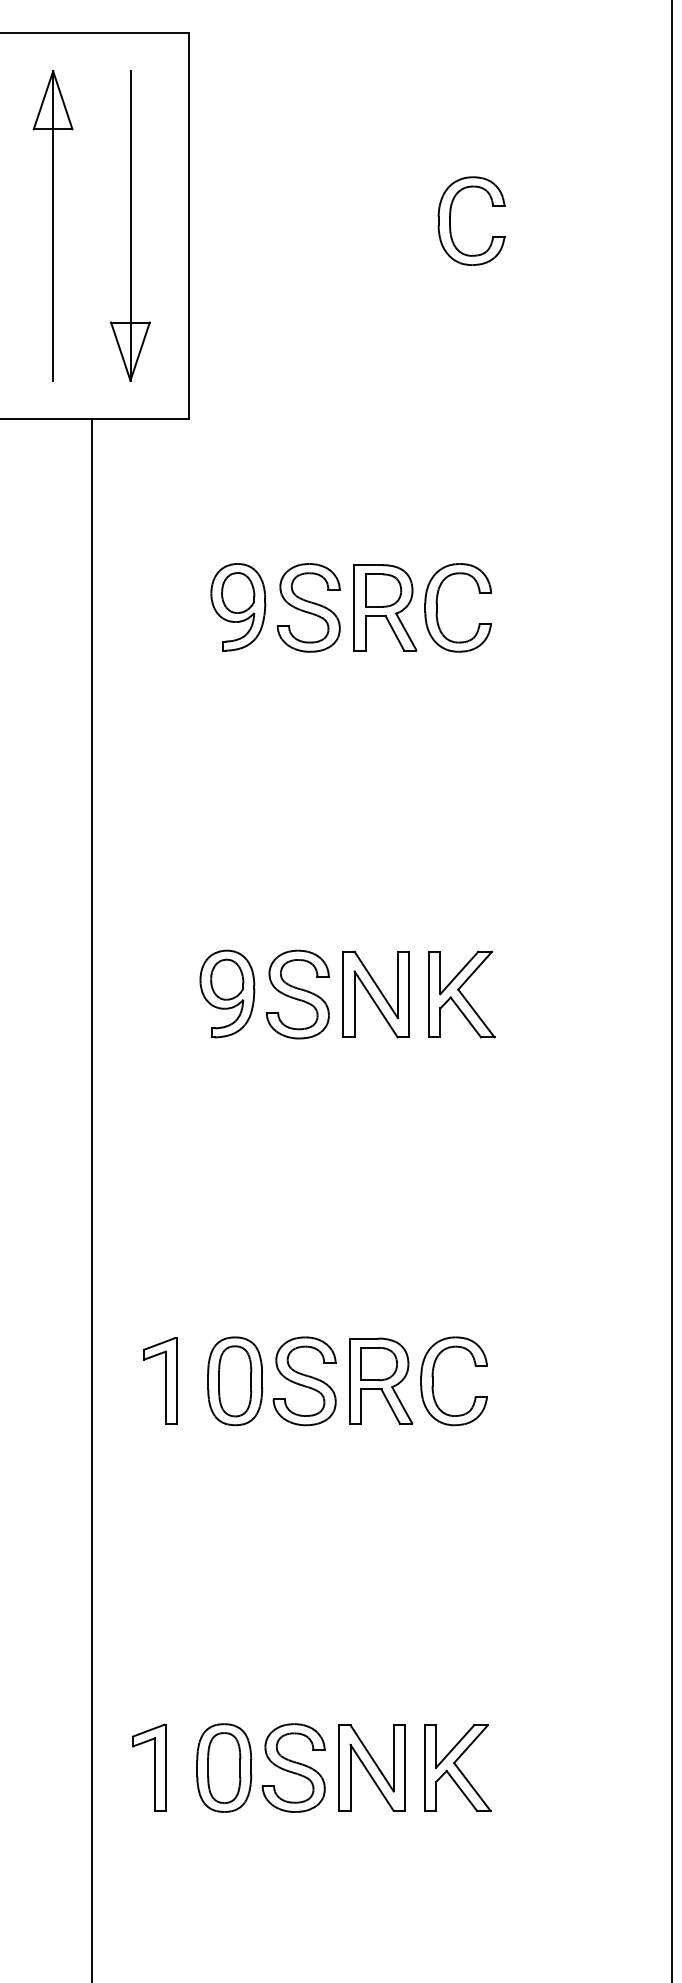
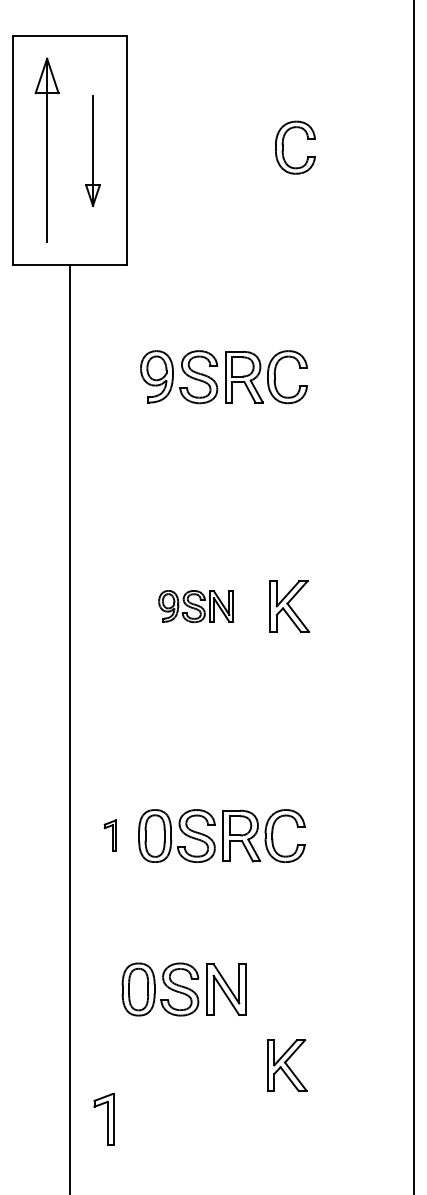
part: (129, 225) -> (92, 150), size x0.6
part: (303, 994) -> (195, 606), size x0.6
part: (159, 1380) -> (110, 835), size x0.6
part: (148, 1766) -> (103, 1118), moved
part: (299, 1767) -> (183, 989), moved

